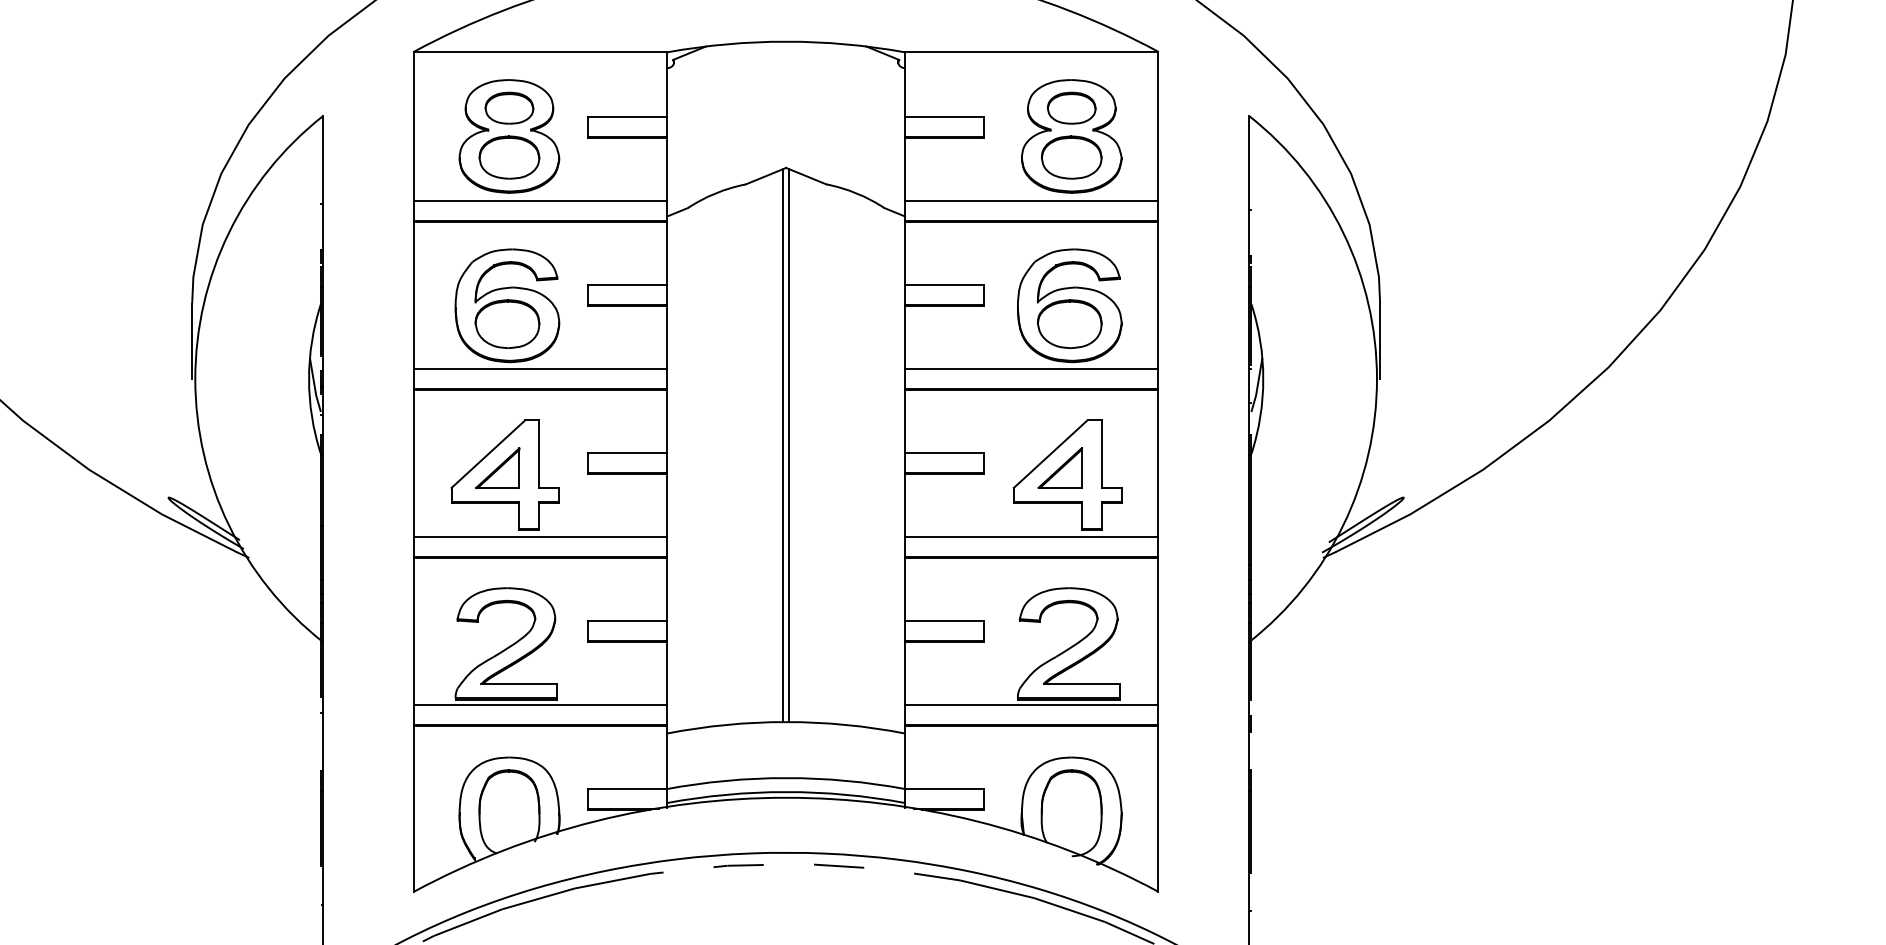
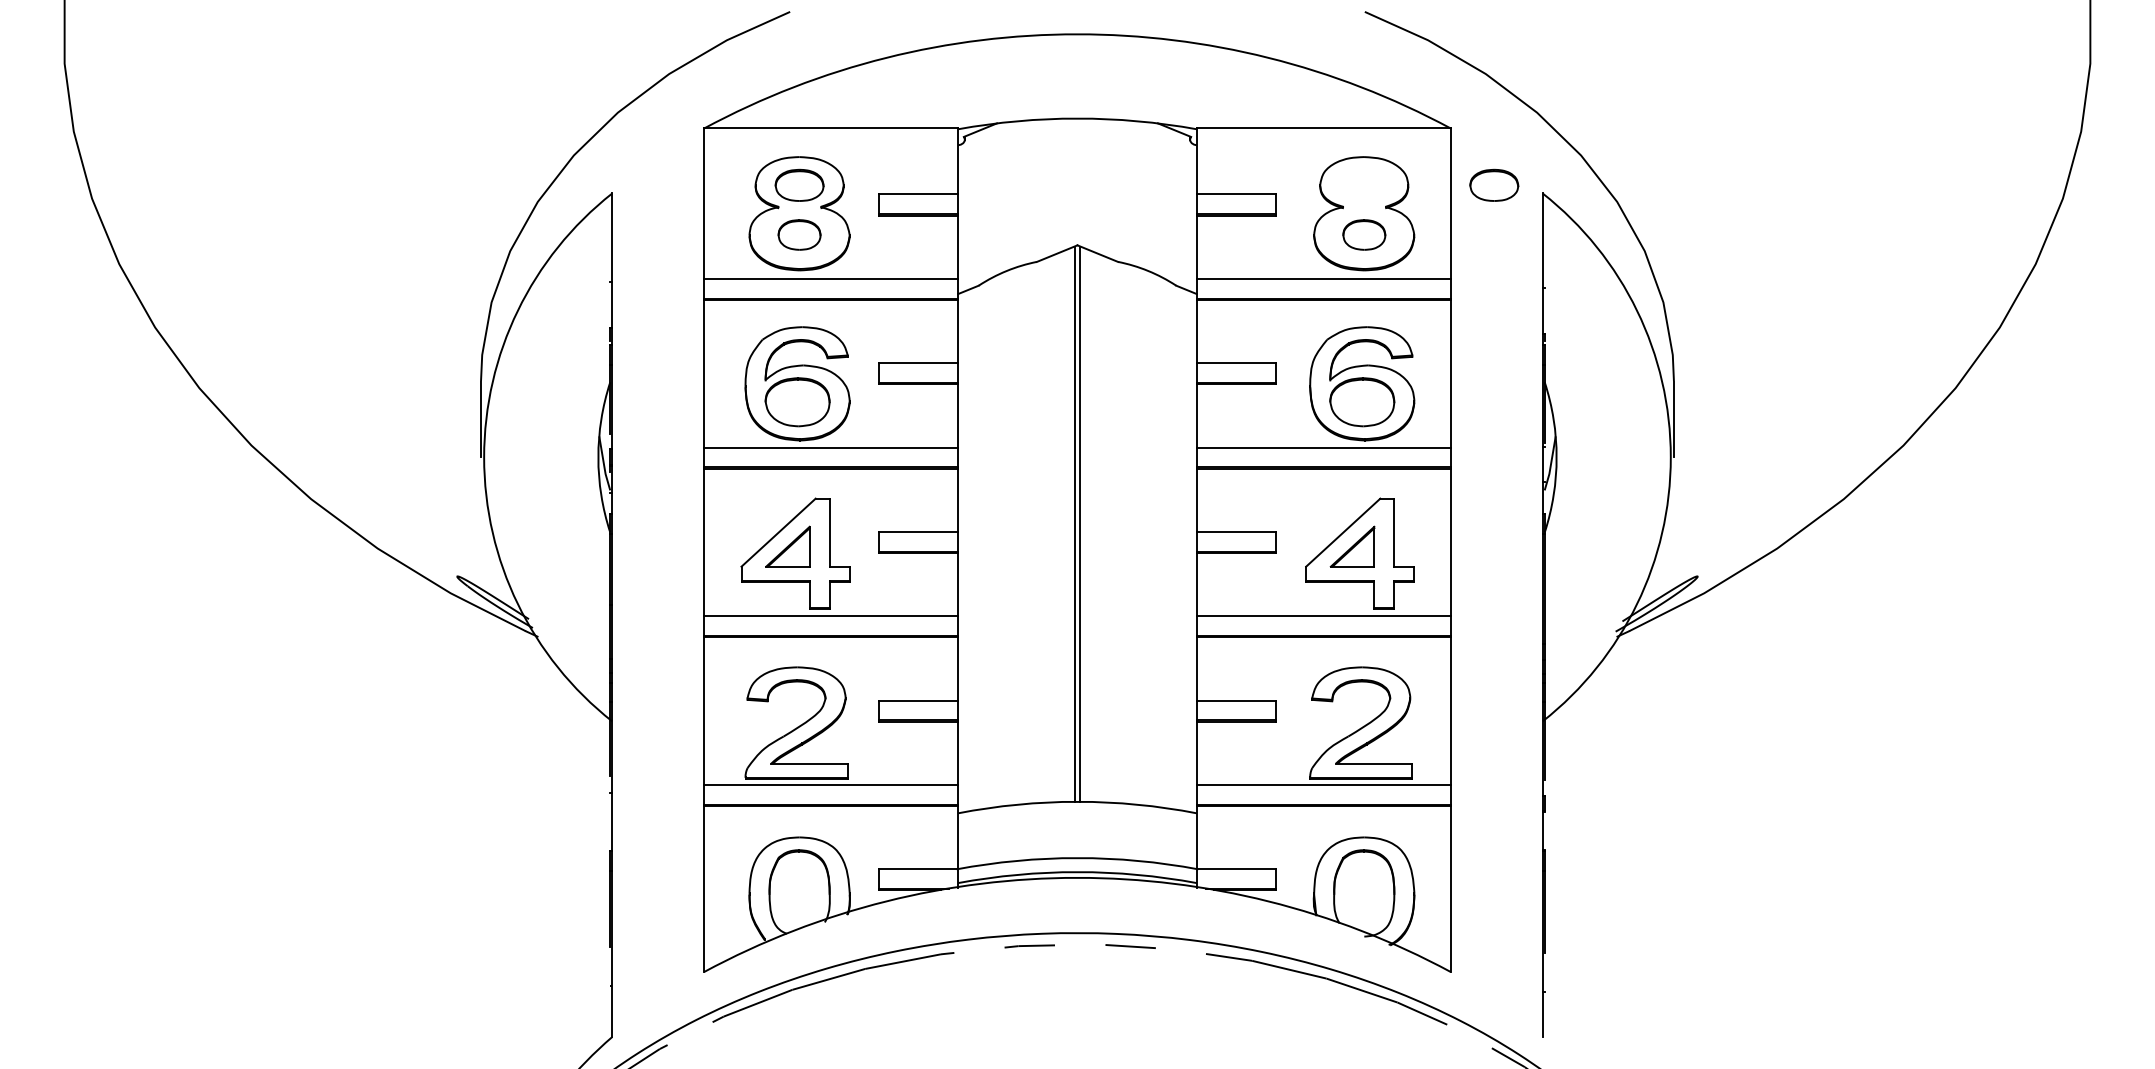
part: (1071, 107) -> (1494, 184), moved
part: (509, 157) -> (799, 234), size x0.7
part: (1071, 157) -> (1364, 234), size x0.7

